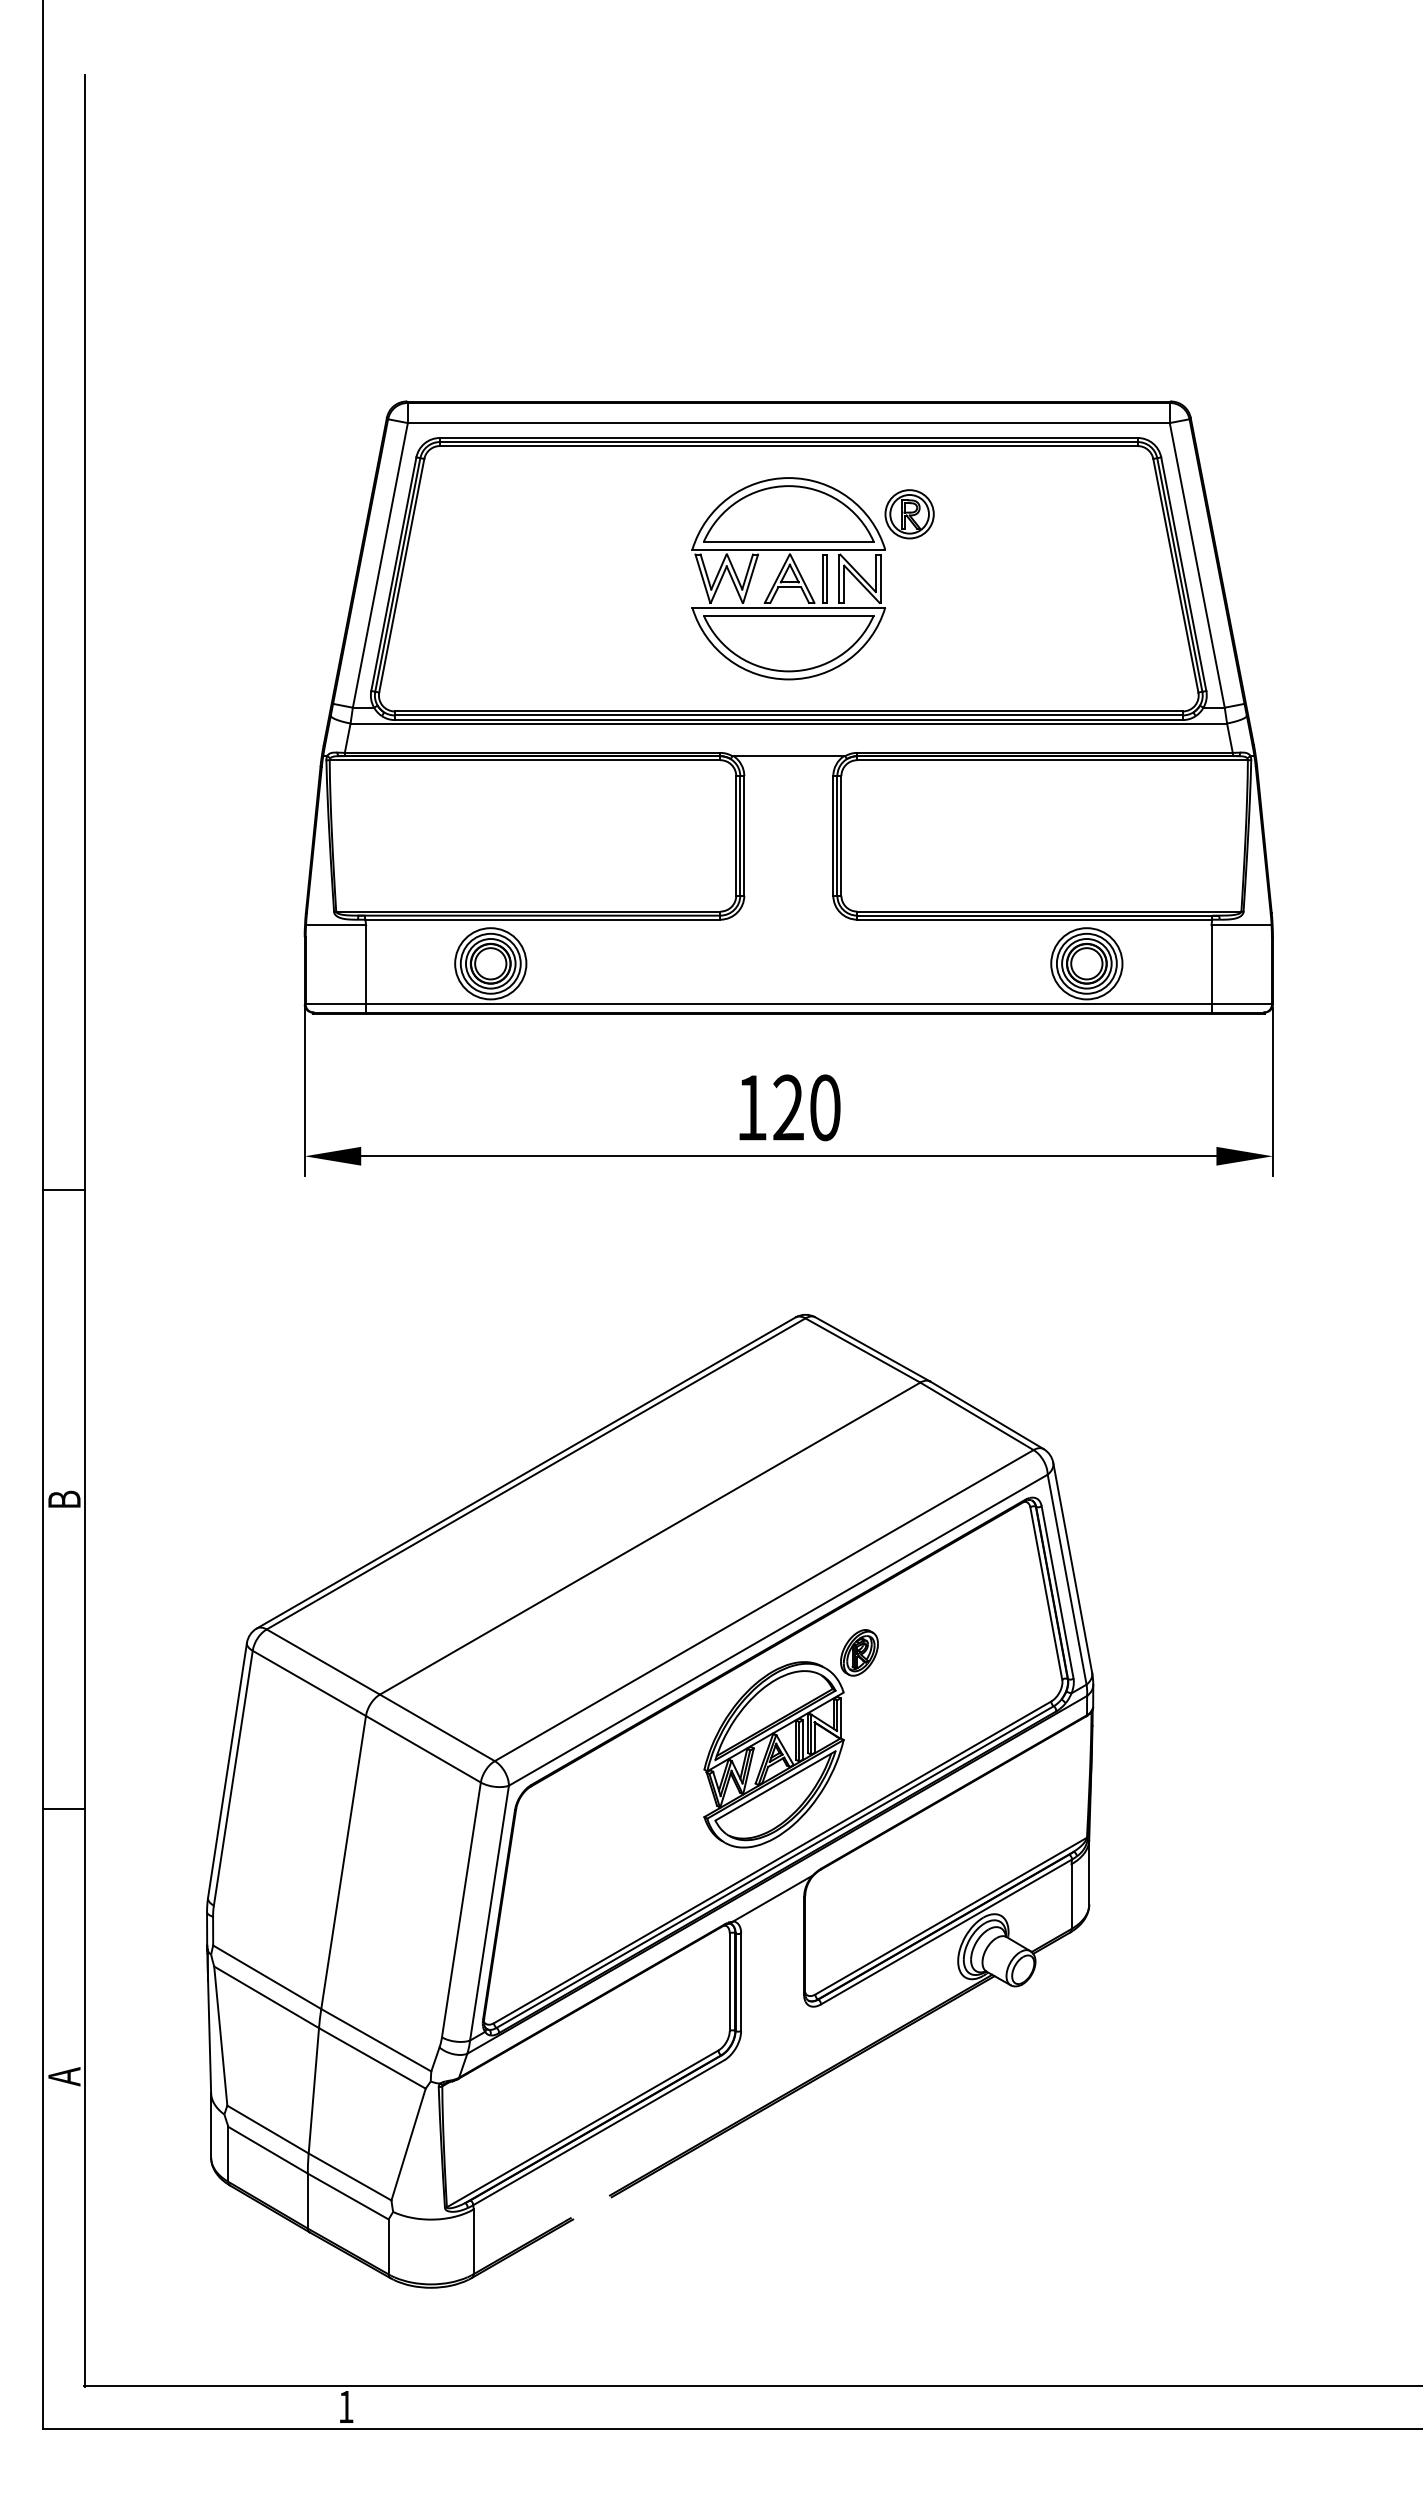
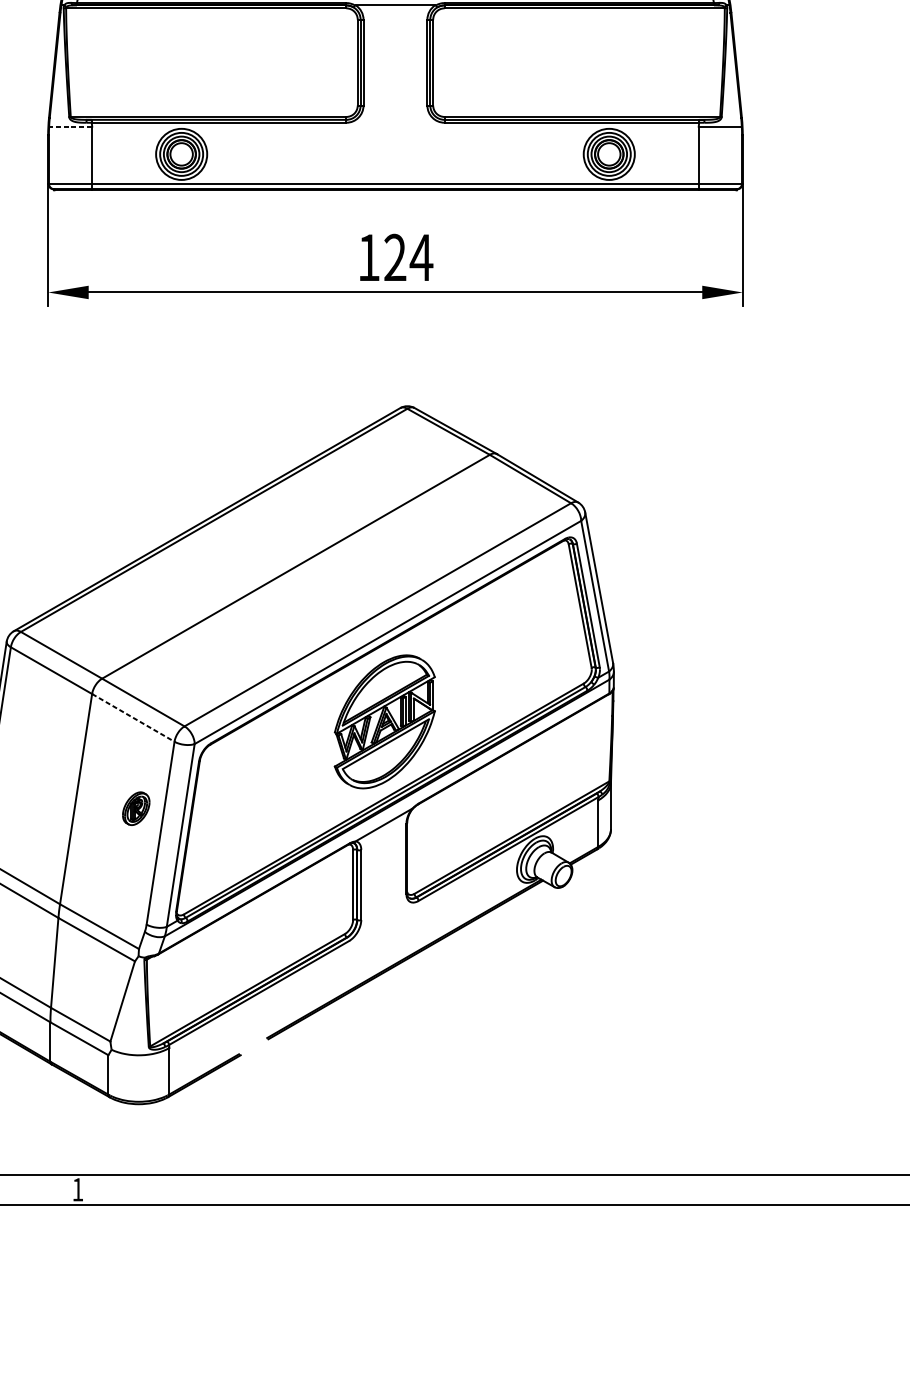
line: (335, 925) -> (70, 126), solid -> dashed
text: (824, 1107) -> (421, 257), 120 -> 124
part: (859, 1652) -> (136, 808), moved
line: (423, 1749) -> (133, 718), solid -> dashed

